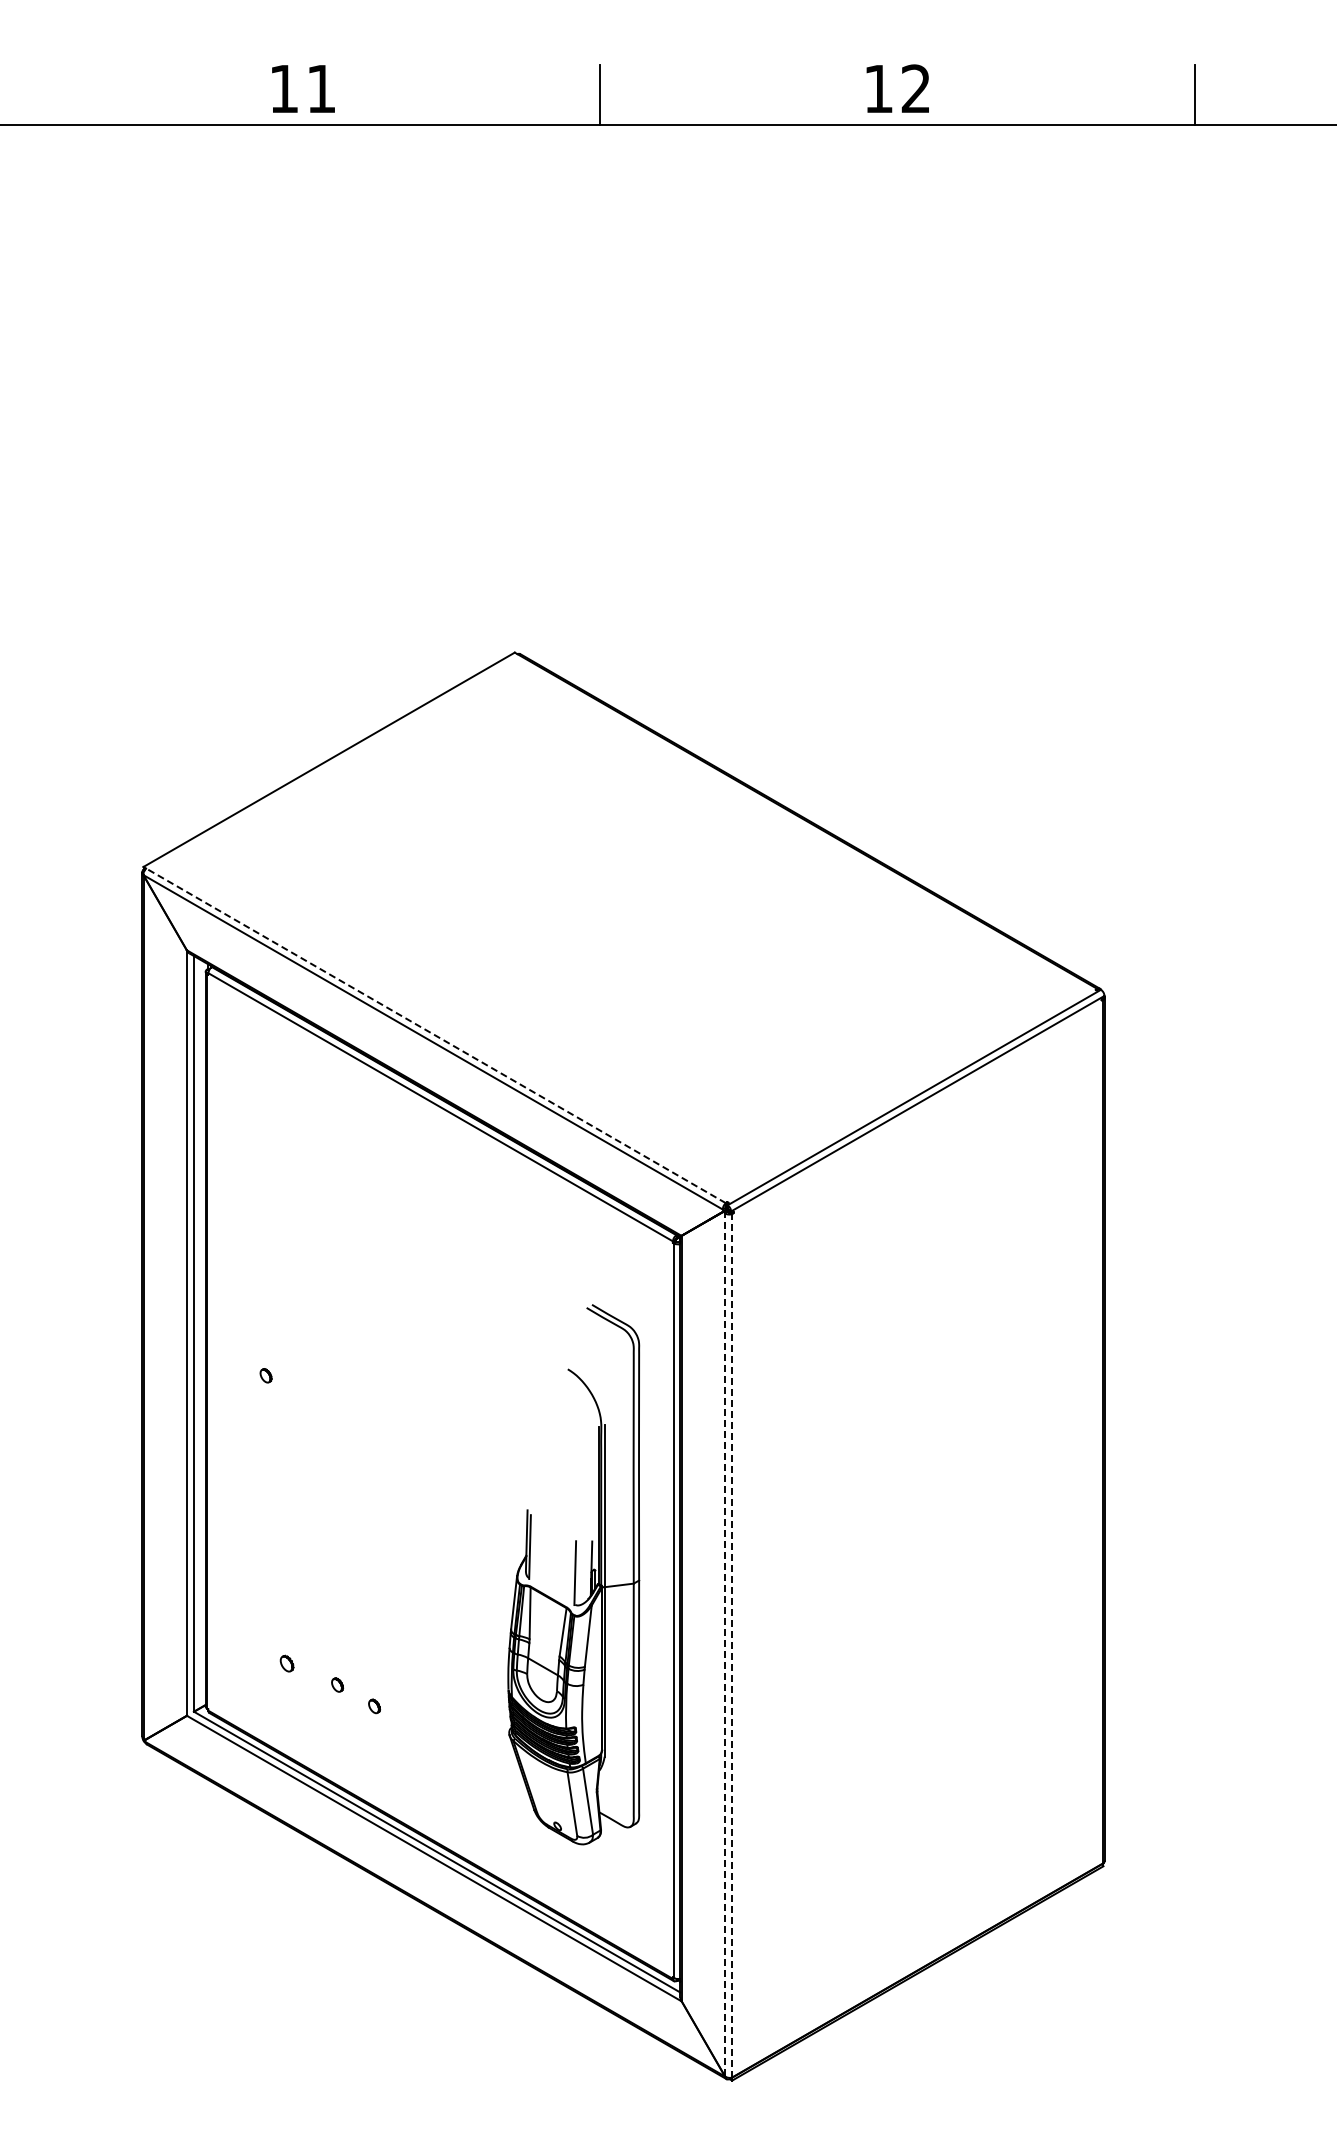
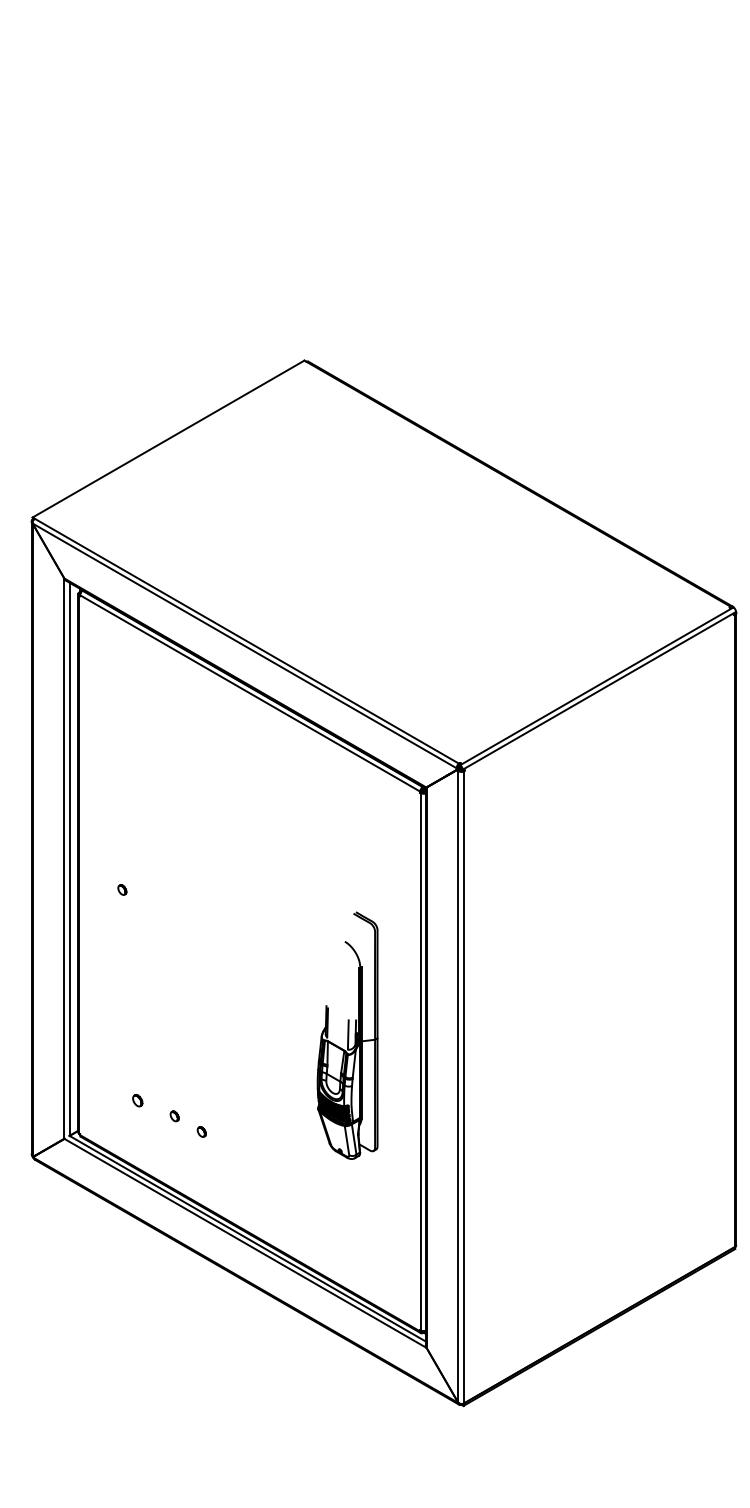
line: (436, 1035) -> (247, 640), dashed -> solid
part: (573, 1574) -> (347, 1035), size x0.62
line: (725, 1644) -> (458, 1086), dashed -> solid
line: (732, 1645) -> (463, 1087), dashed -> solid

